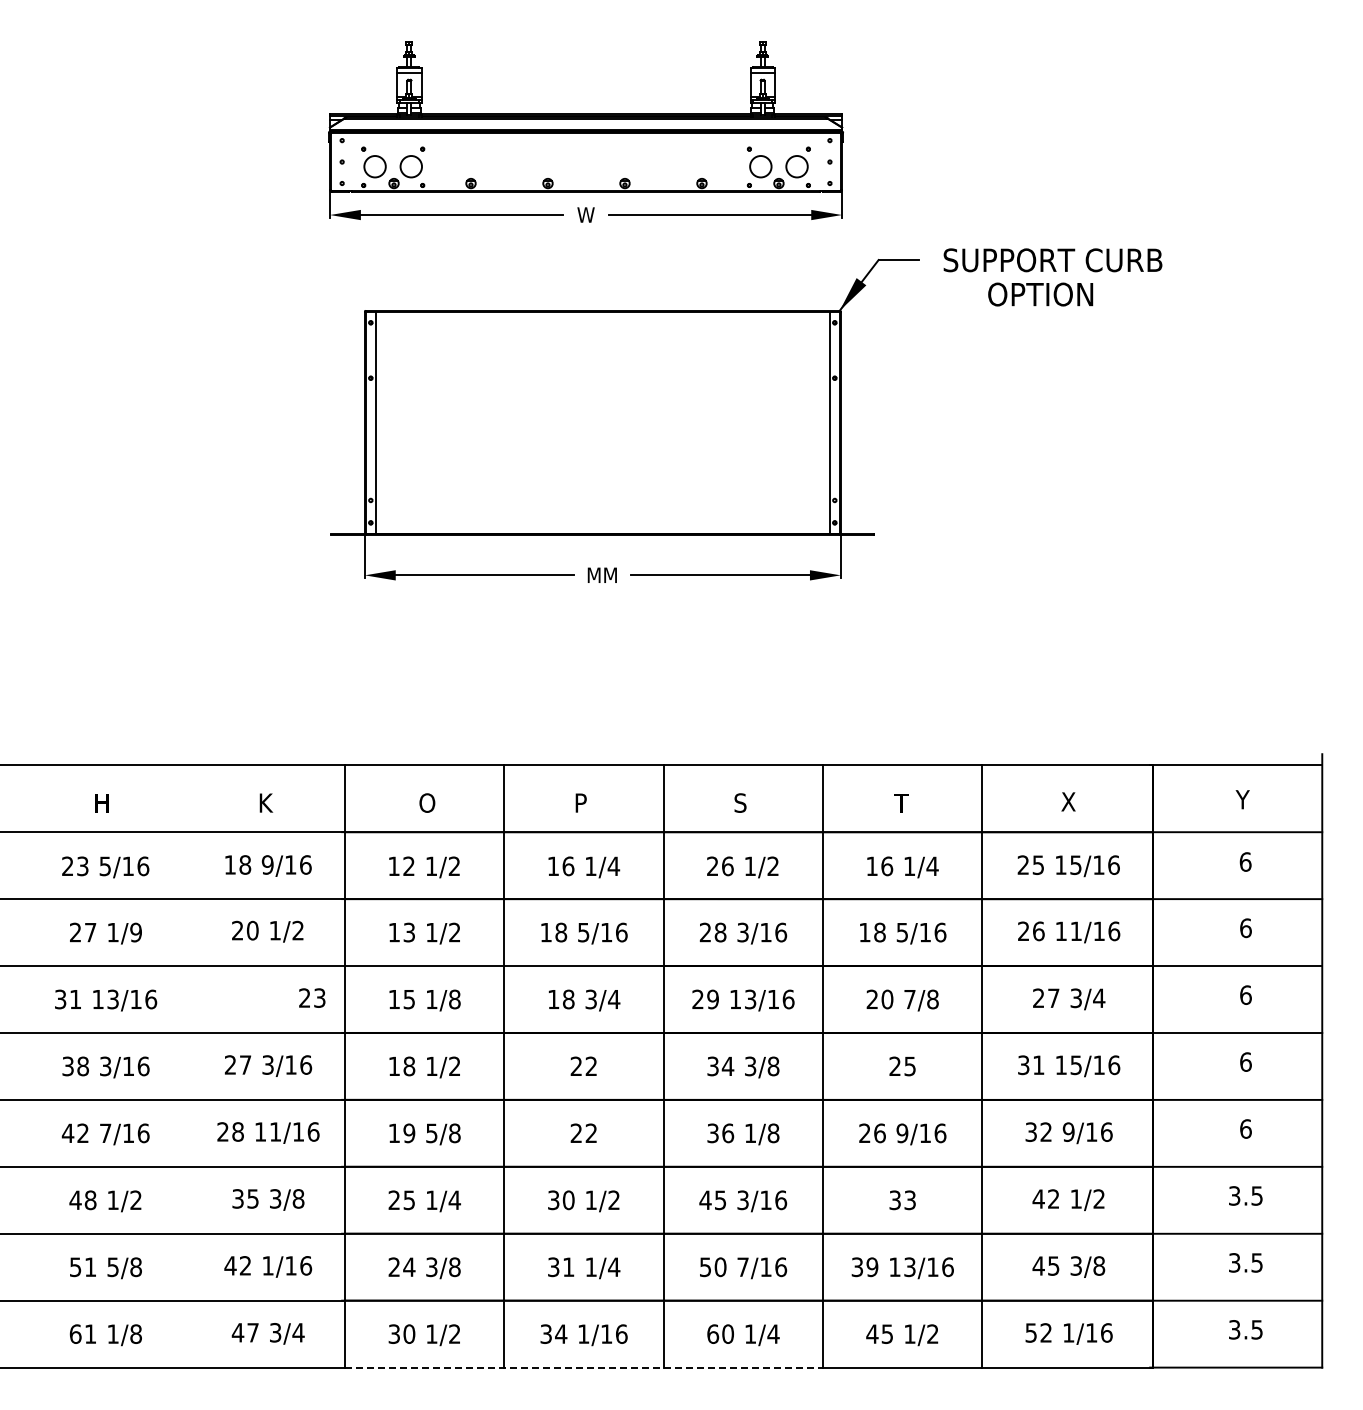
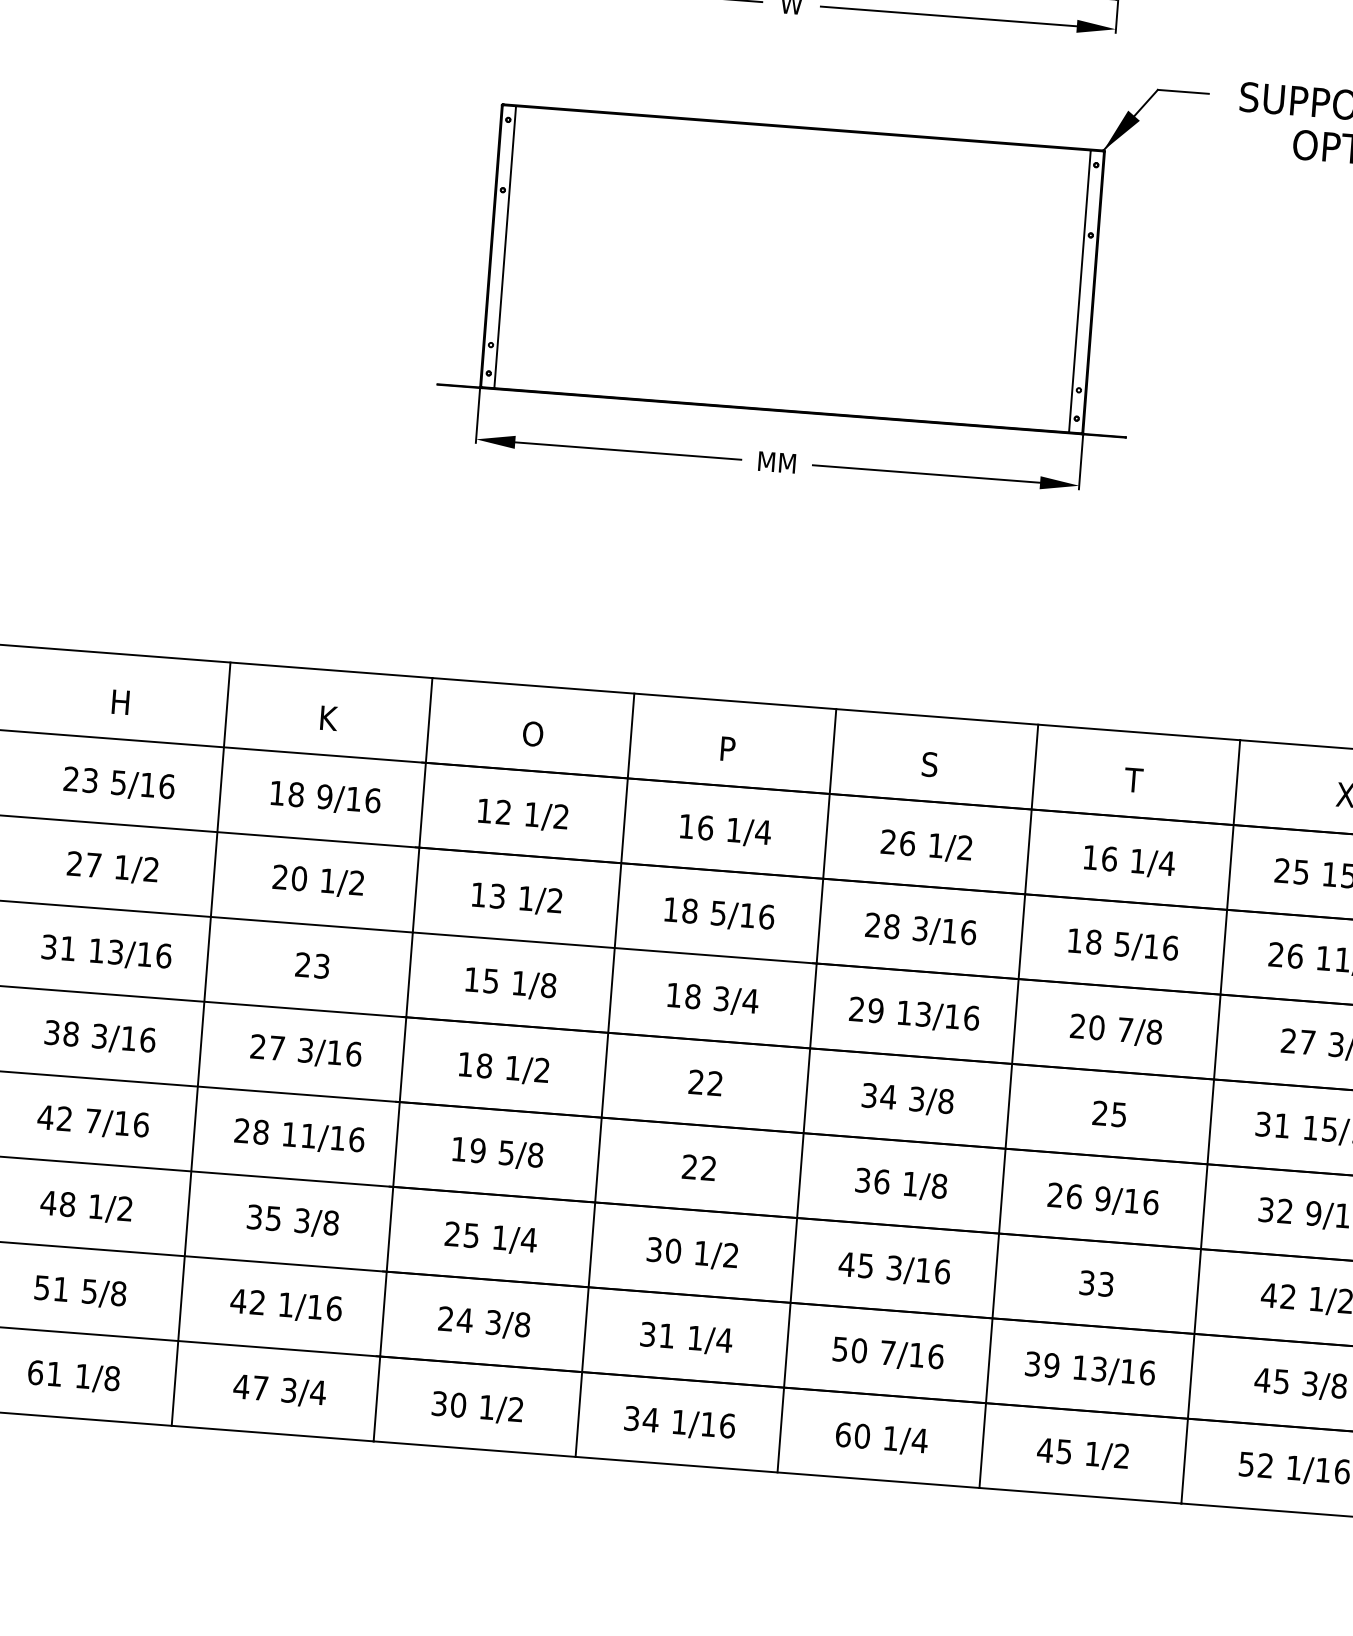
text: (135, 932) -> (150, 869), 1/9 -> 1/2
text: (312, 997) -> (312, 964), moved
line: (185, 1066) -> (200, 1044), added
line: (584, 1367) -> (677, 1464), dashed -> solid

